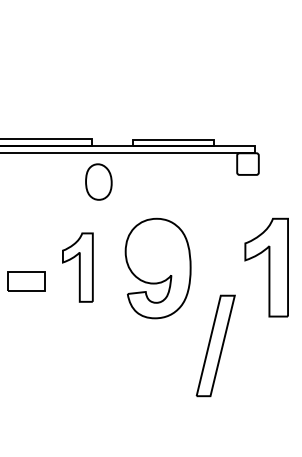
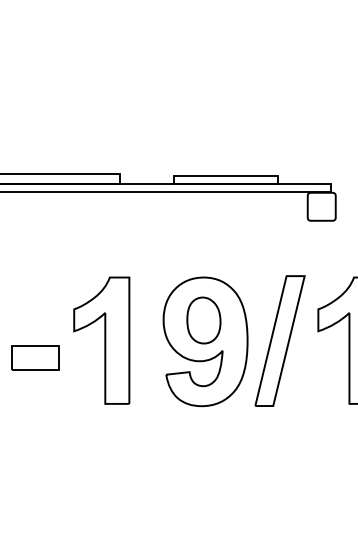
part: (98, 181) -> (203, 319), moved
part: (77, 267) -> (101, 340), size x1.43
part: (215, 345) -> (279, 340), moved

